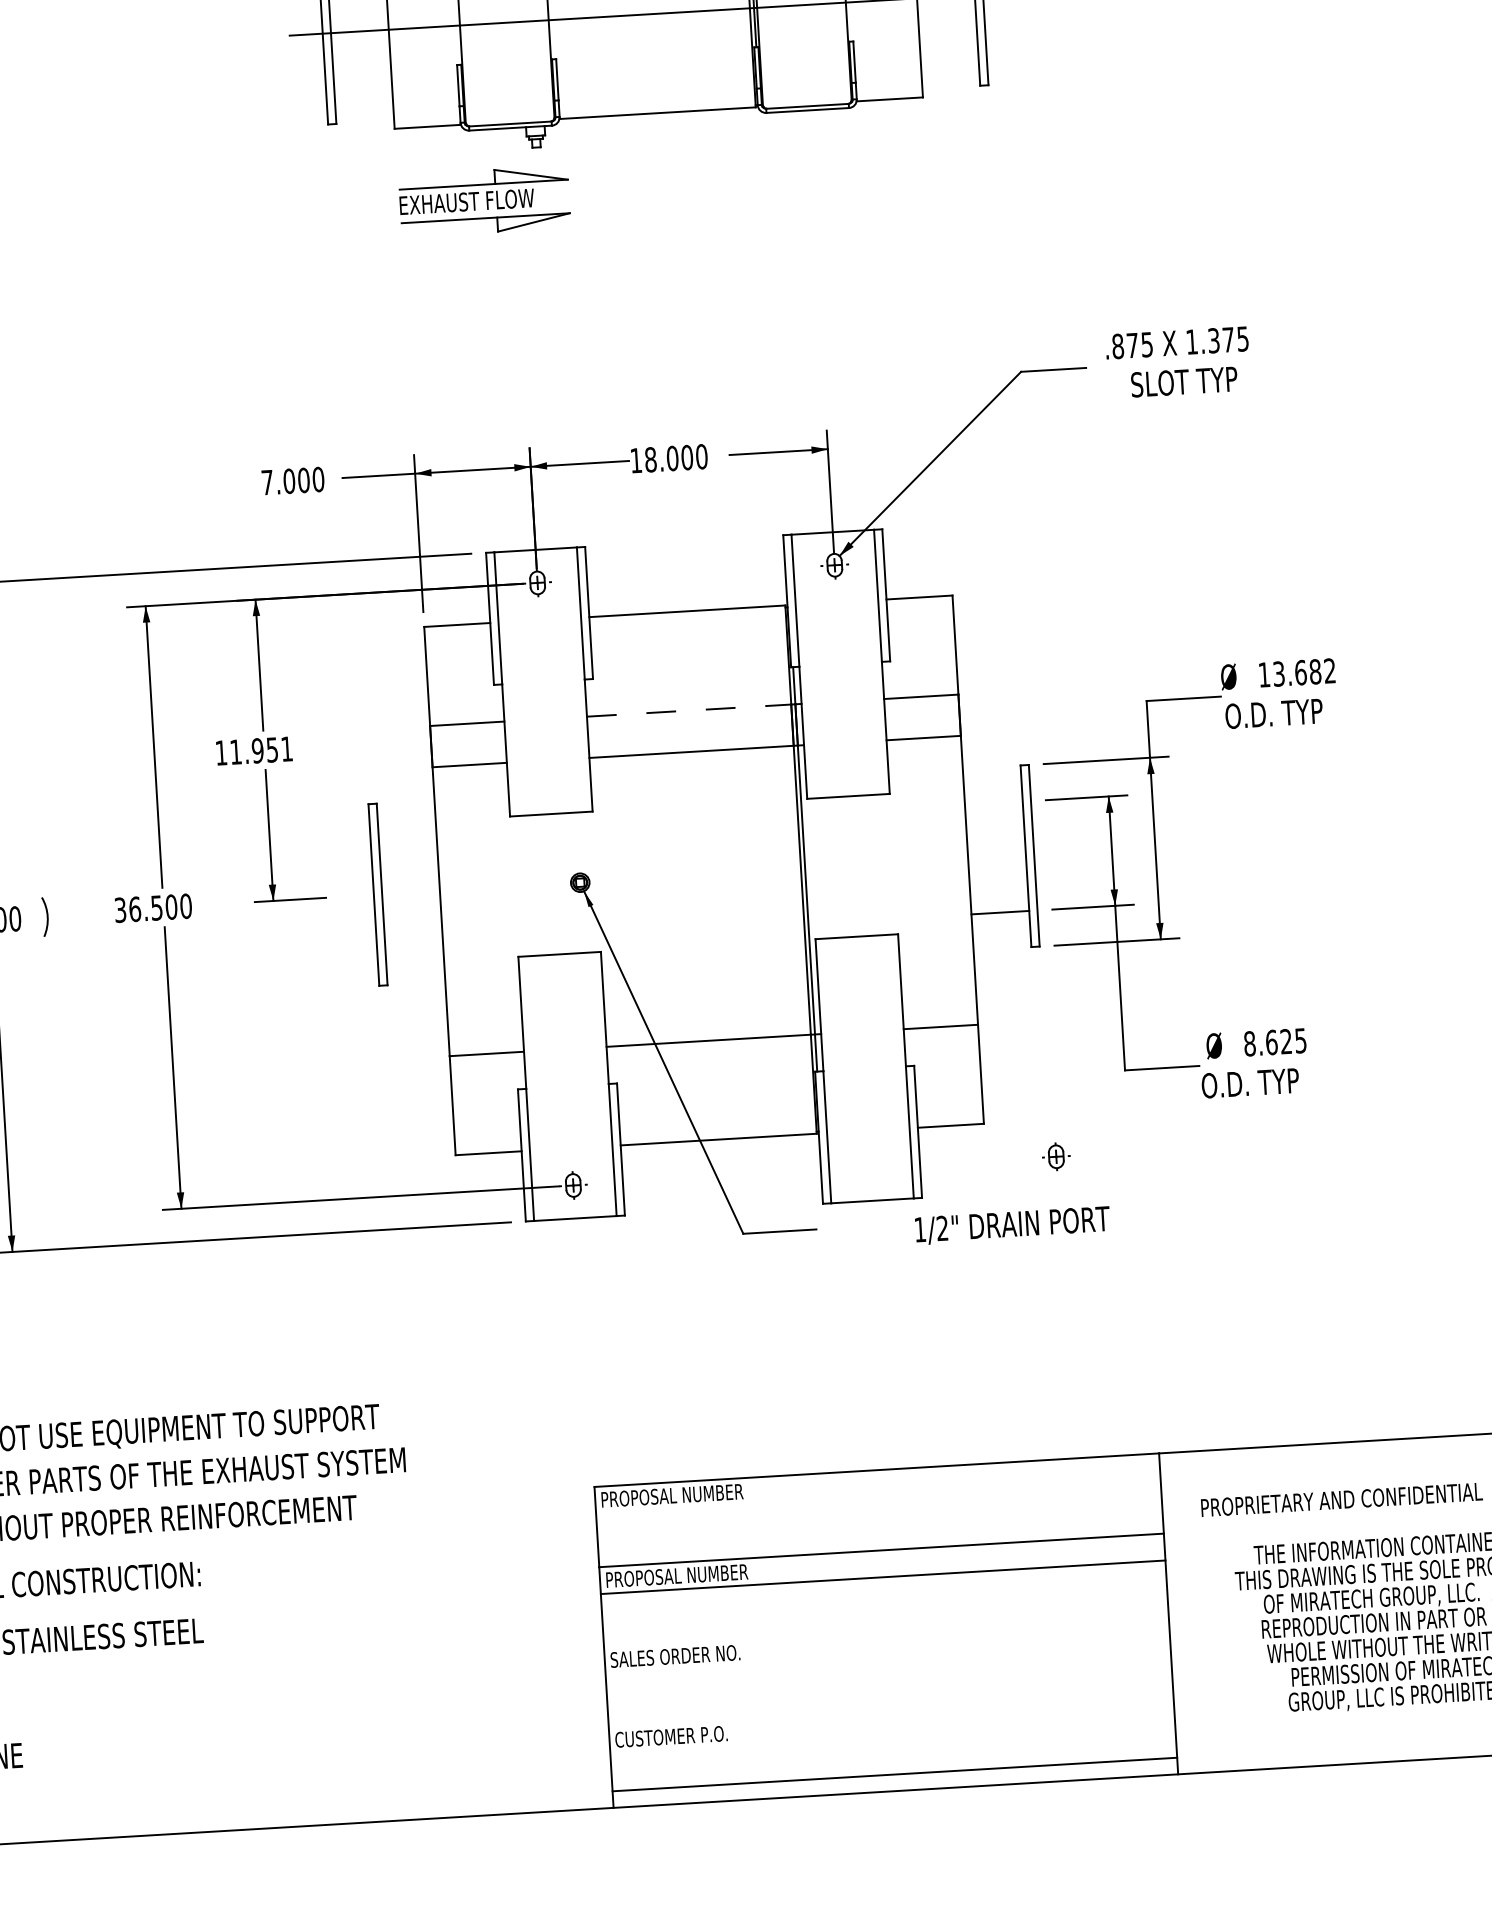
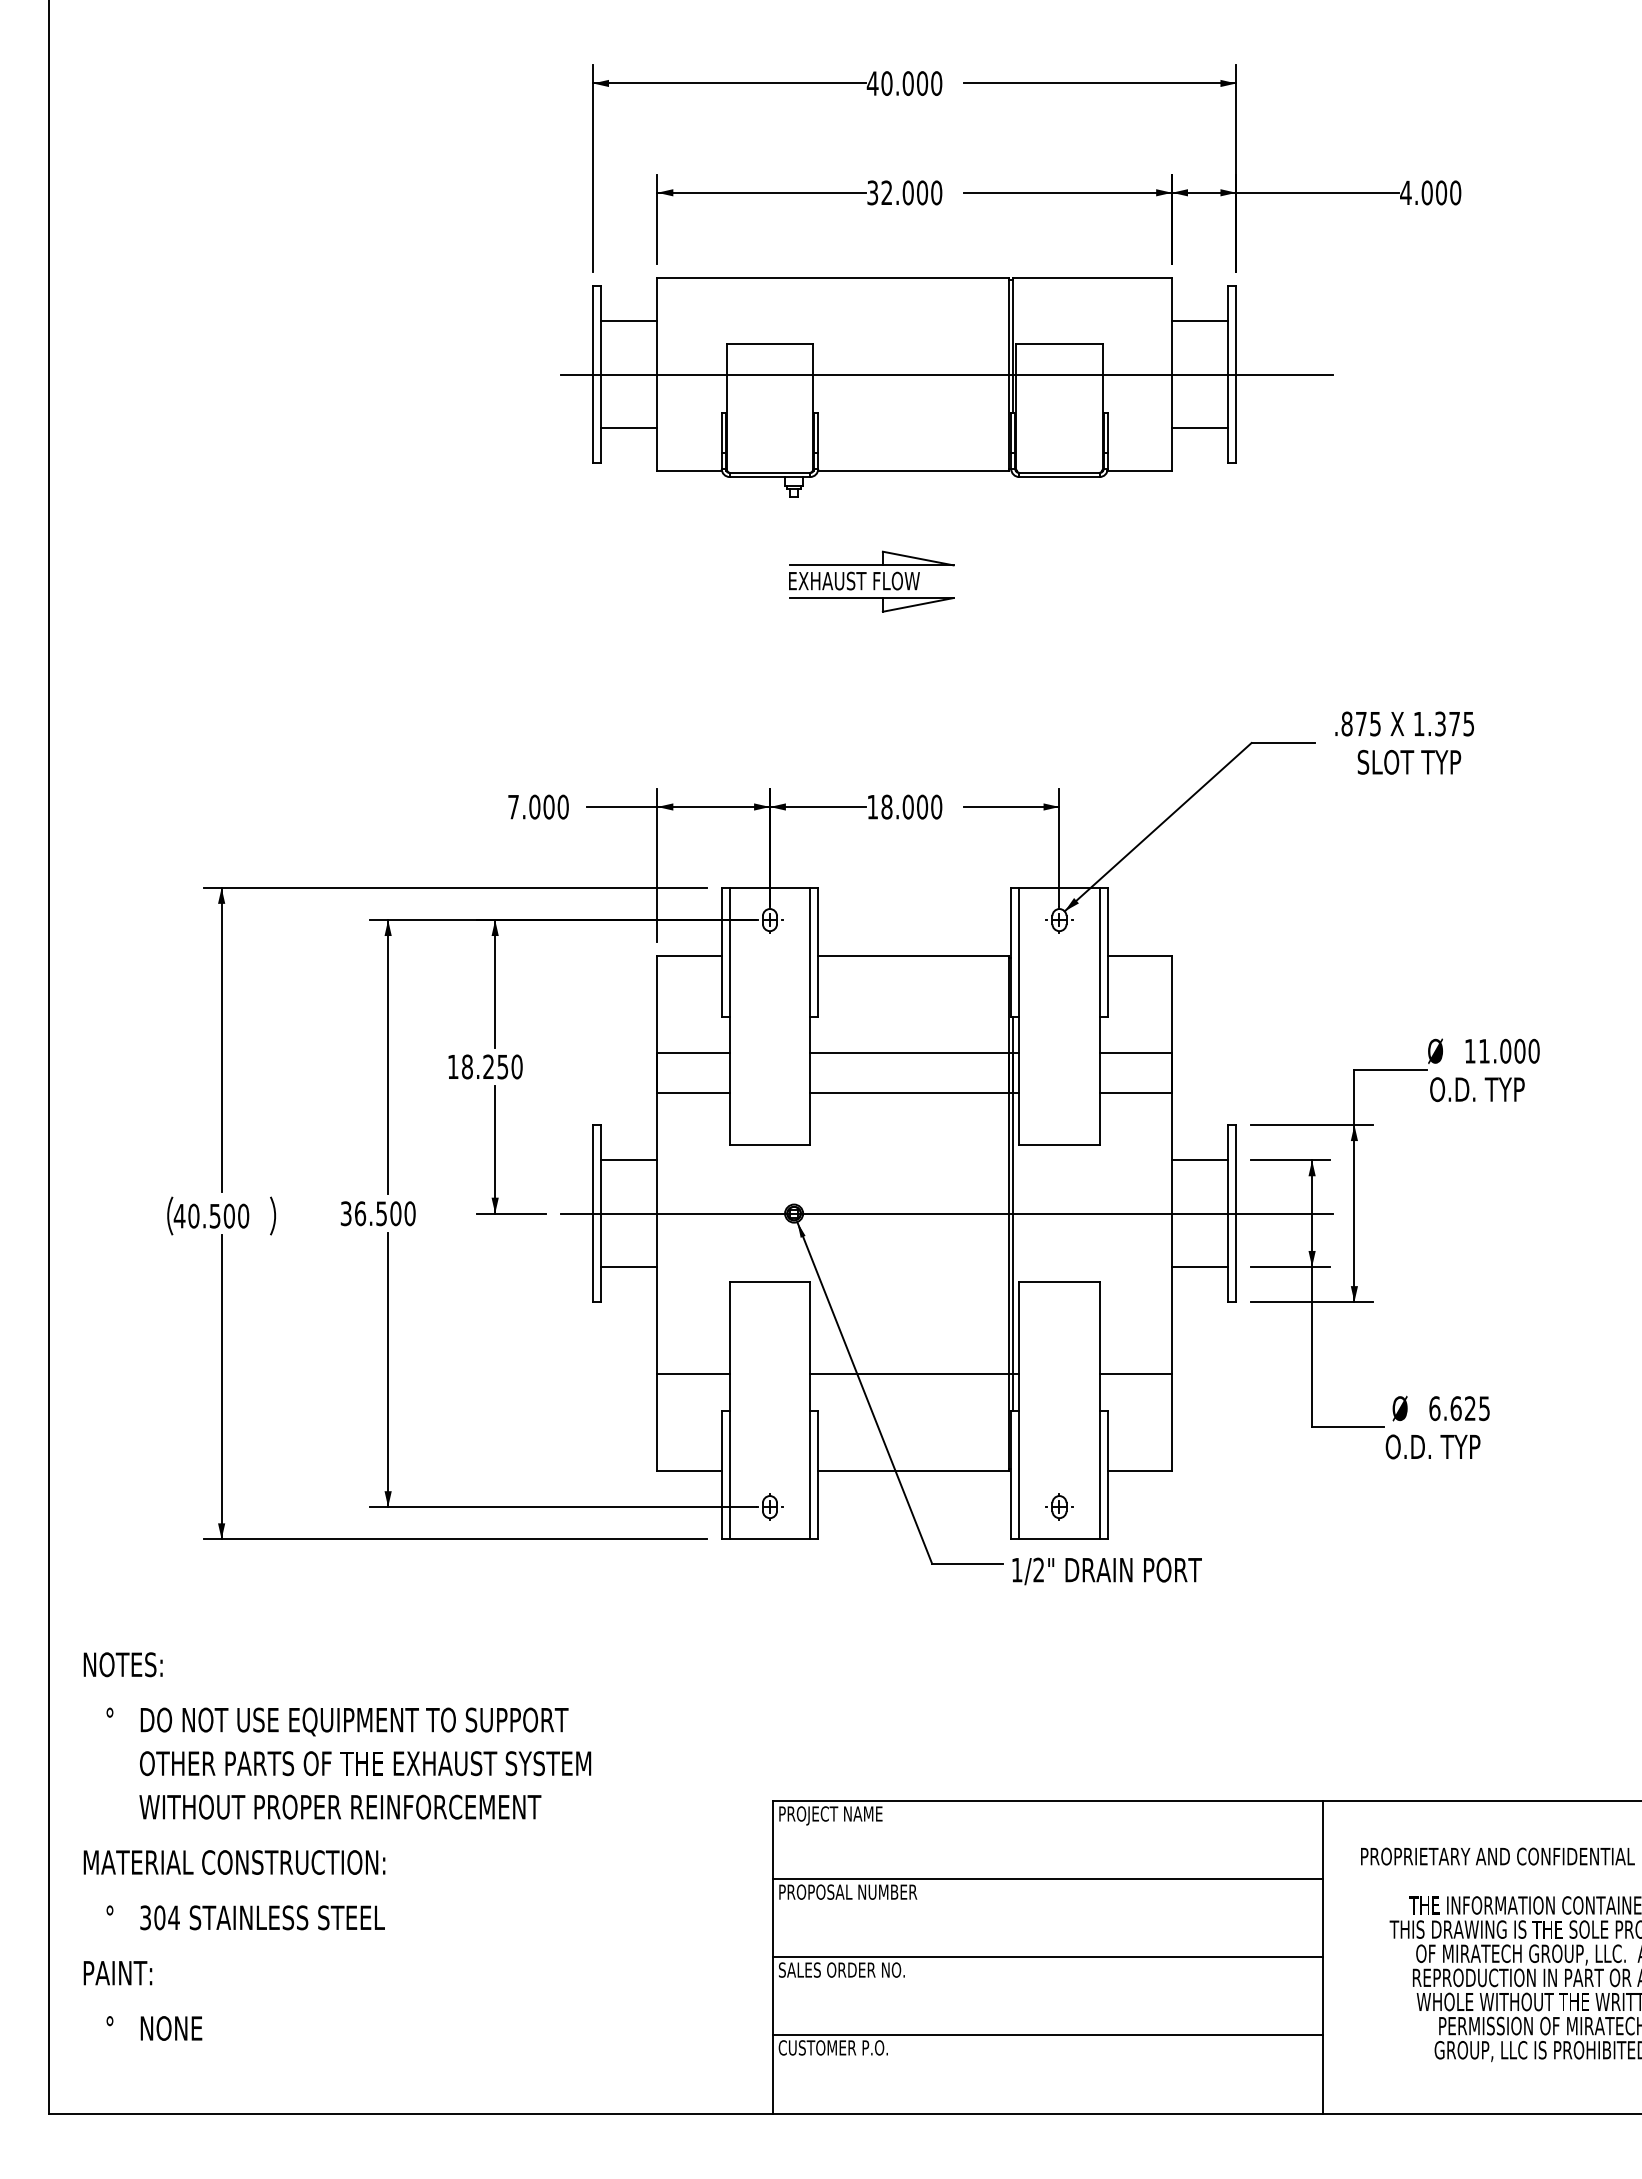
line: (949, 51) -> (1200, 427), added
line: (363, 85) -> (629, 427), added
part: (484, 201) -> (871, 581), moved
text: (1304, 671) -> (1509, 1050), 13.682 -> 11.000
line: (688, 710) -> (909, 1052), dashed -> solid
text: (261, 750) -> (492, 1066), 11.951 -> 18.250
line: (994, 803) -> (1200, 1160), added
line: (408, 838) -> (629, 1160), added
line: (736, 873) -> (946, 1213), added
line: (414, 947) -> (629, 1266), added
text: (1249, 1043) -> (1434, 1408), 8.625 -> 6.625
part: (1056, 1156) -> (1059, 1506), moved
text: (1012, 1225) -> (1106, 1571), moved
text: (686, 1496) -> (861, 1815), PROPOSAL NUMBER -> PROJECT NAME
line: (883, 1577) -> (1048, 1957), moved
line: (895, 1774) -> (1048, 2035), moved

